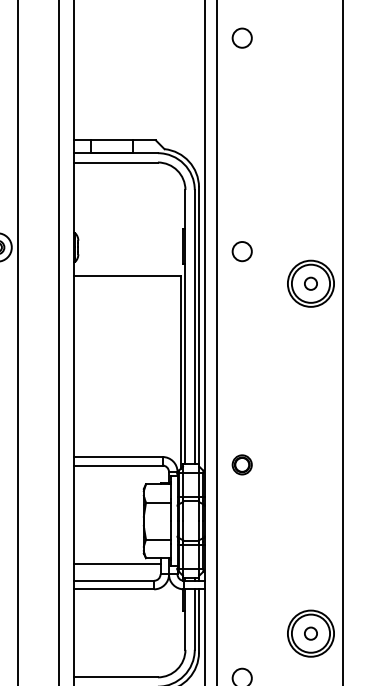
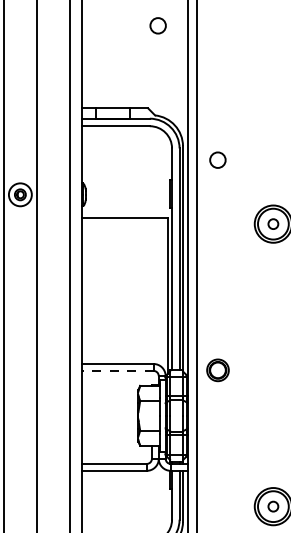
circle: (241, 37) -> (157, 25), moved
circle: (241, 251) -> (217, 160), moved
part: (241, 464) -> (217, 370), size x1.4
line: (117, 465) -> (117, 370), solid -> dashed
line: (117, 564) -> (117, 450), removed

